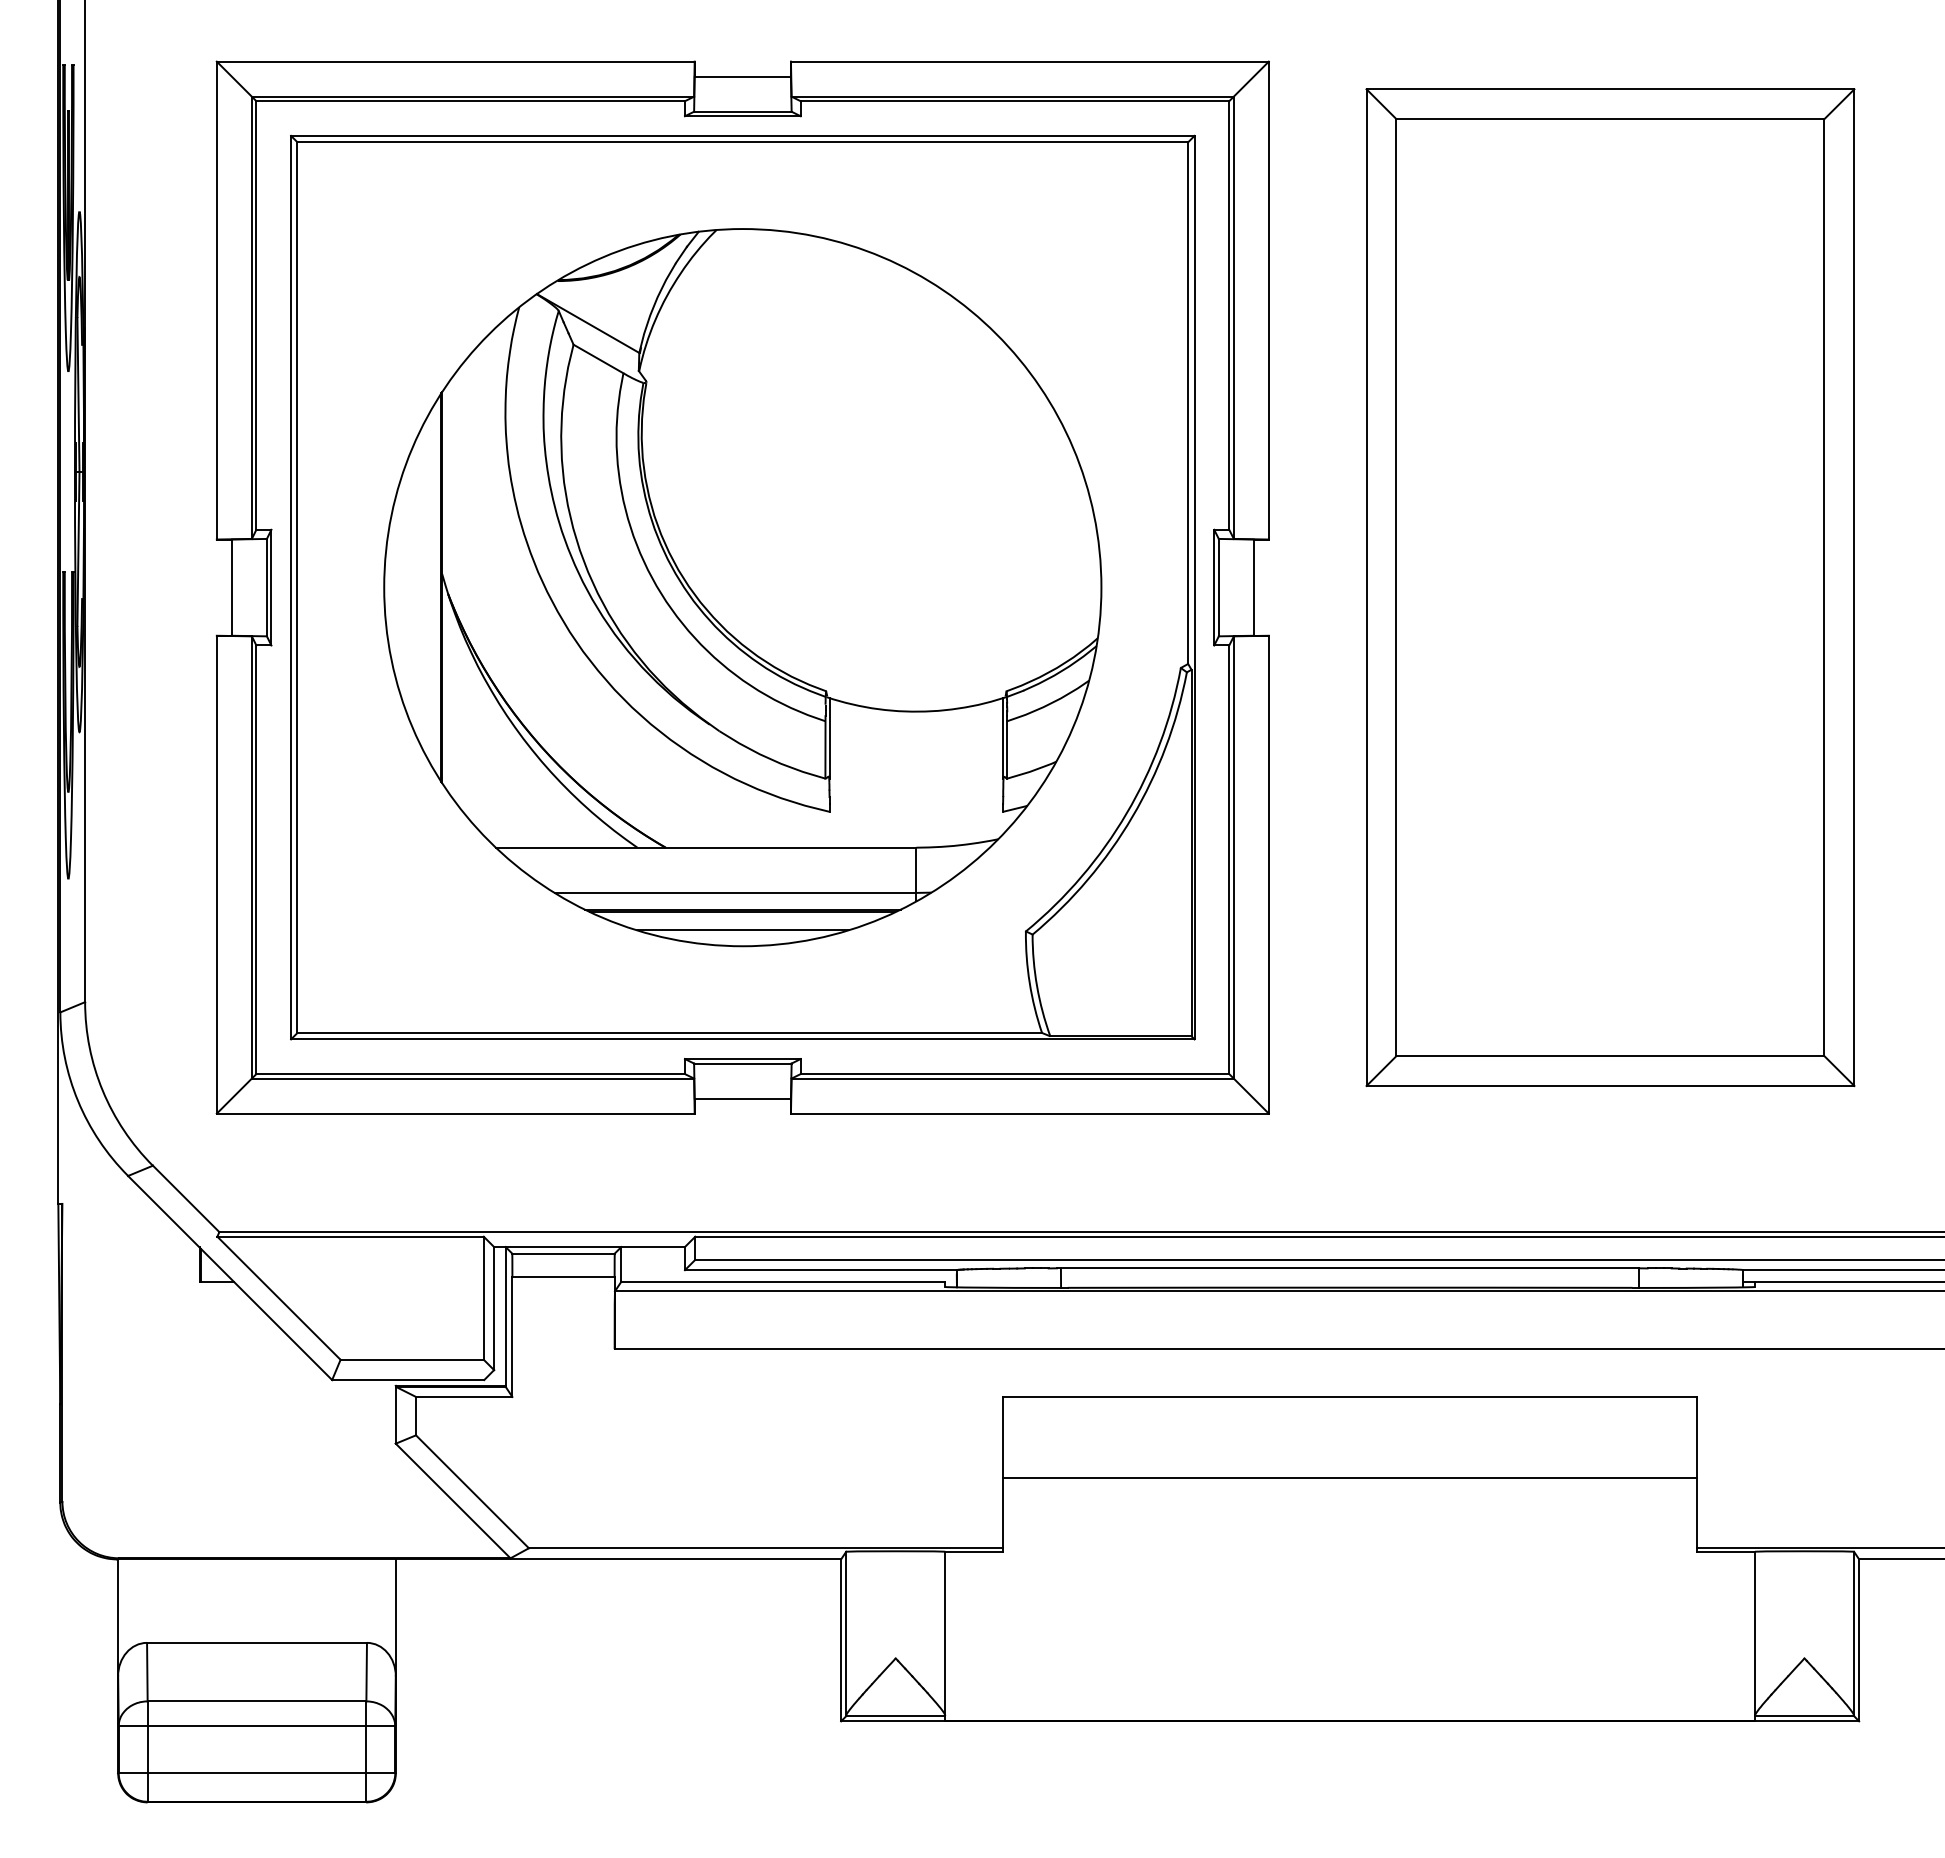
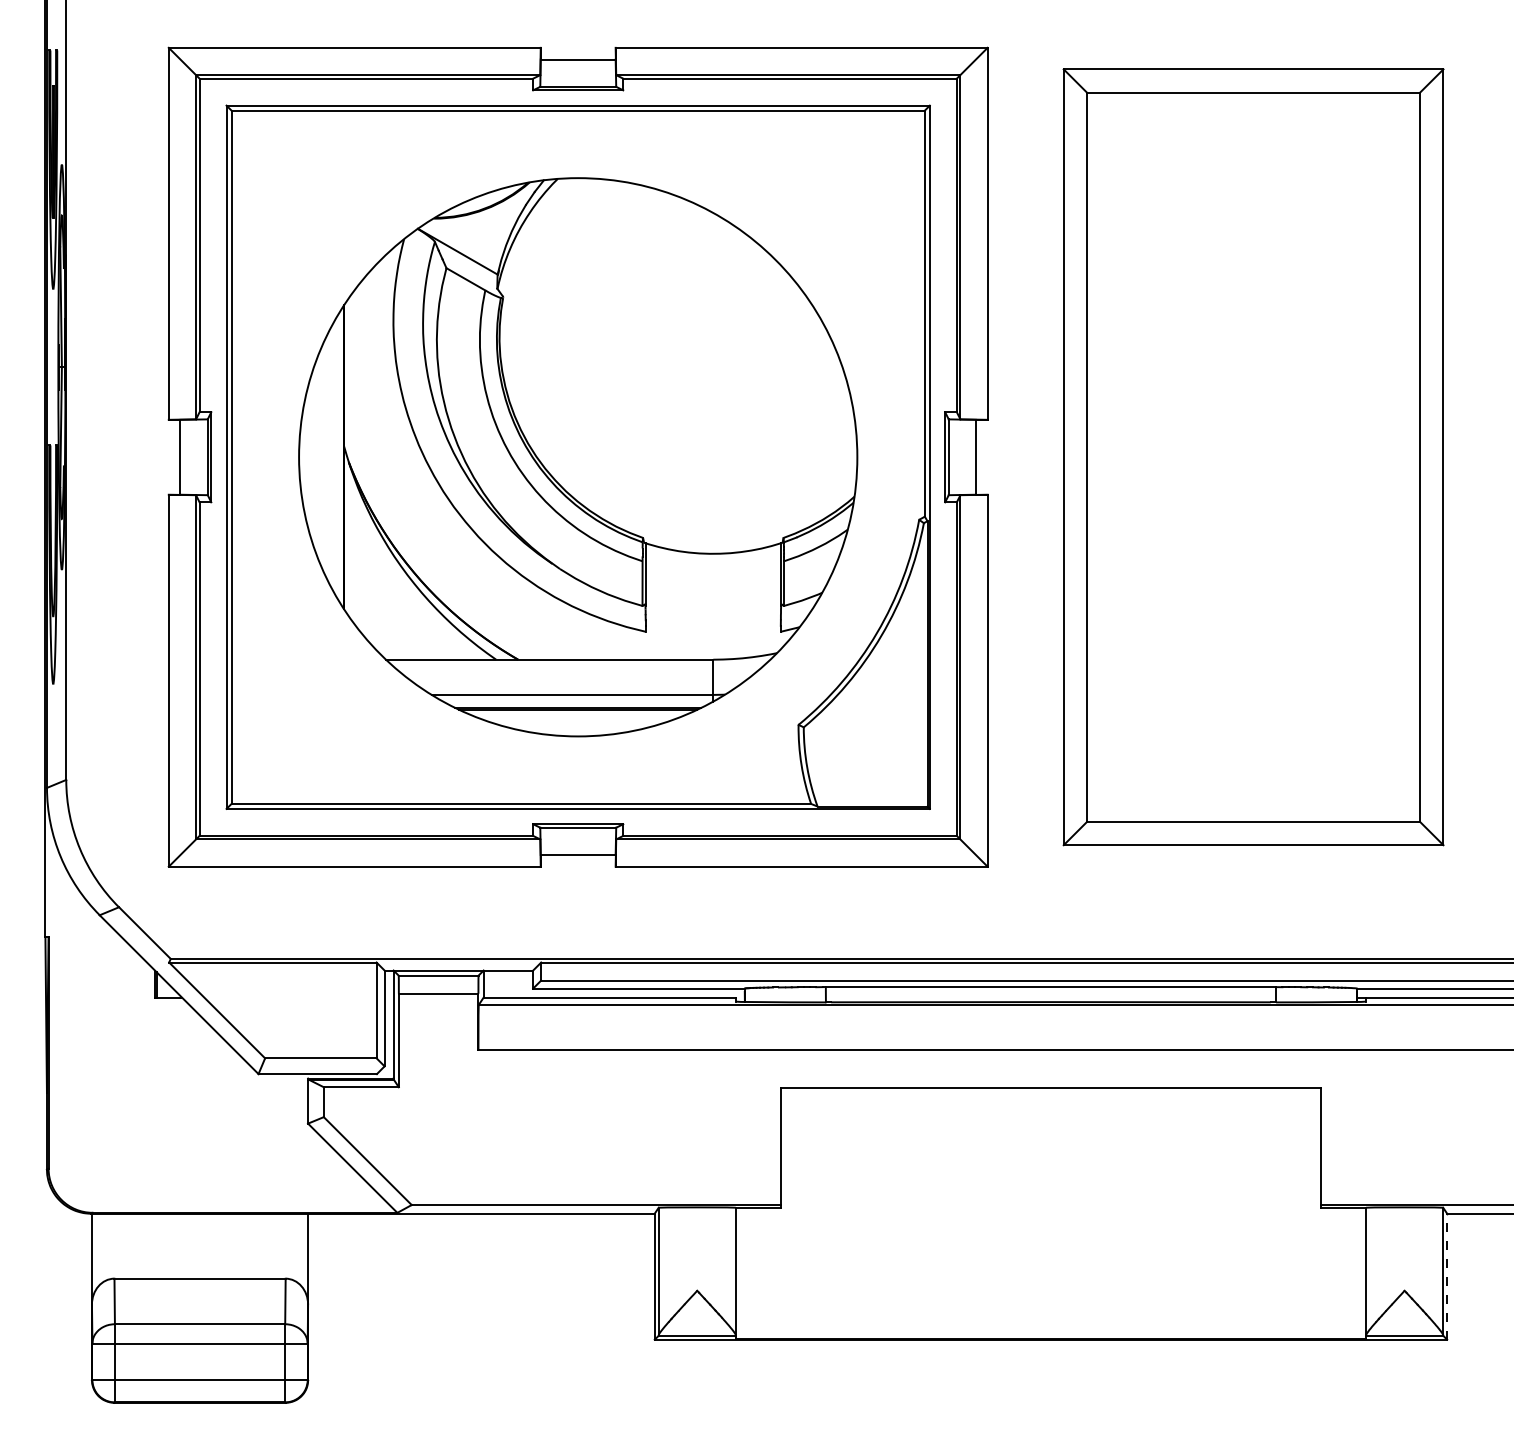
line: (742, 930) -> (577, 724), removed
line: (1350, 1478) -> (1051, 1150), removed
line: (1859, 1640) -> (1447, 1276), solid -> dashed

